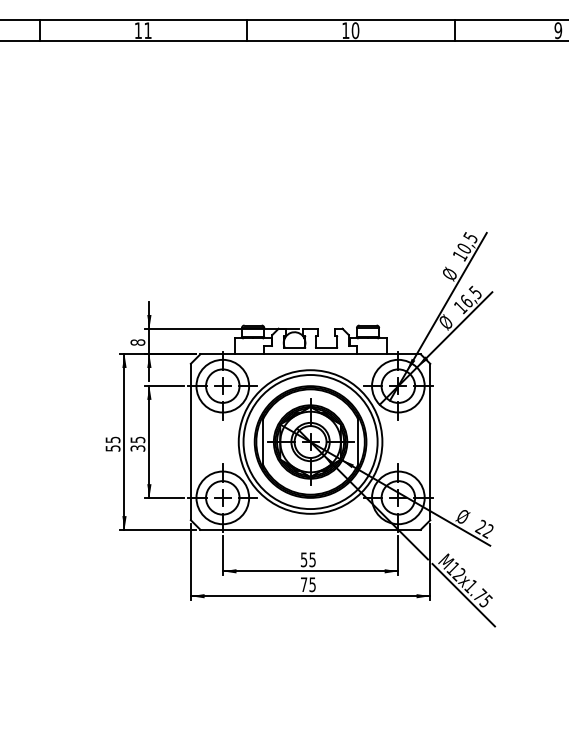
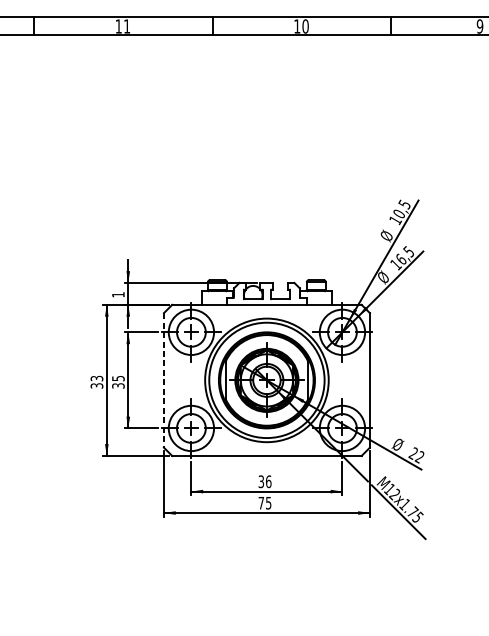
text: (137, 342) -> (118, 294), 8 -> 1
line: (190, 442) -> (163, 380), solid -> dashed
text: (112, 443) -> (96, 381), 55 -> 33
text: (308, 559) -> (265, 481), 55 -> 36

